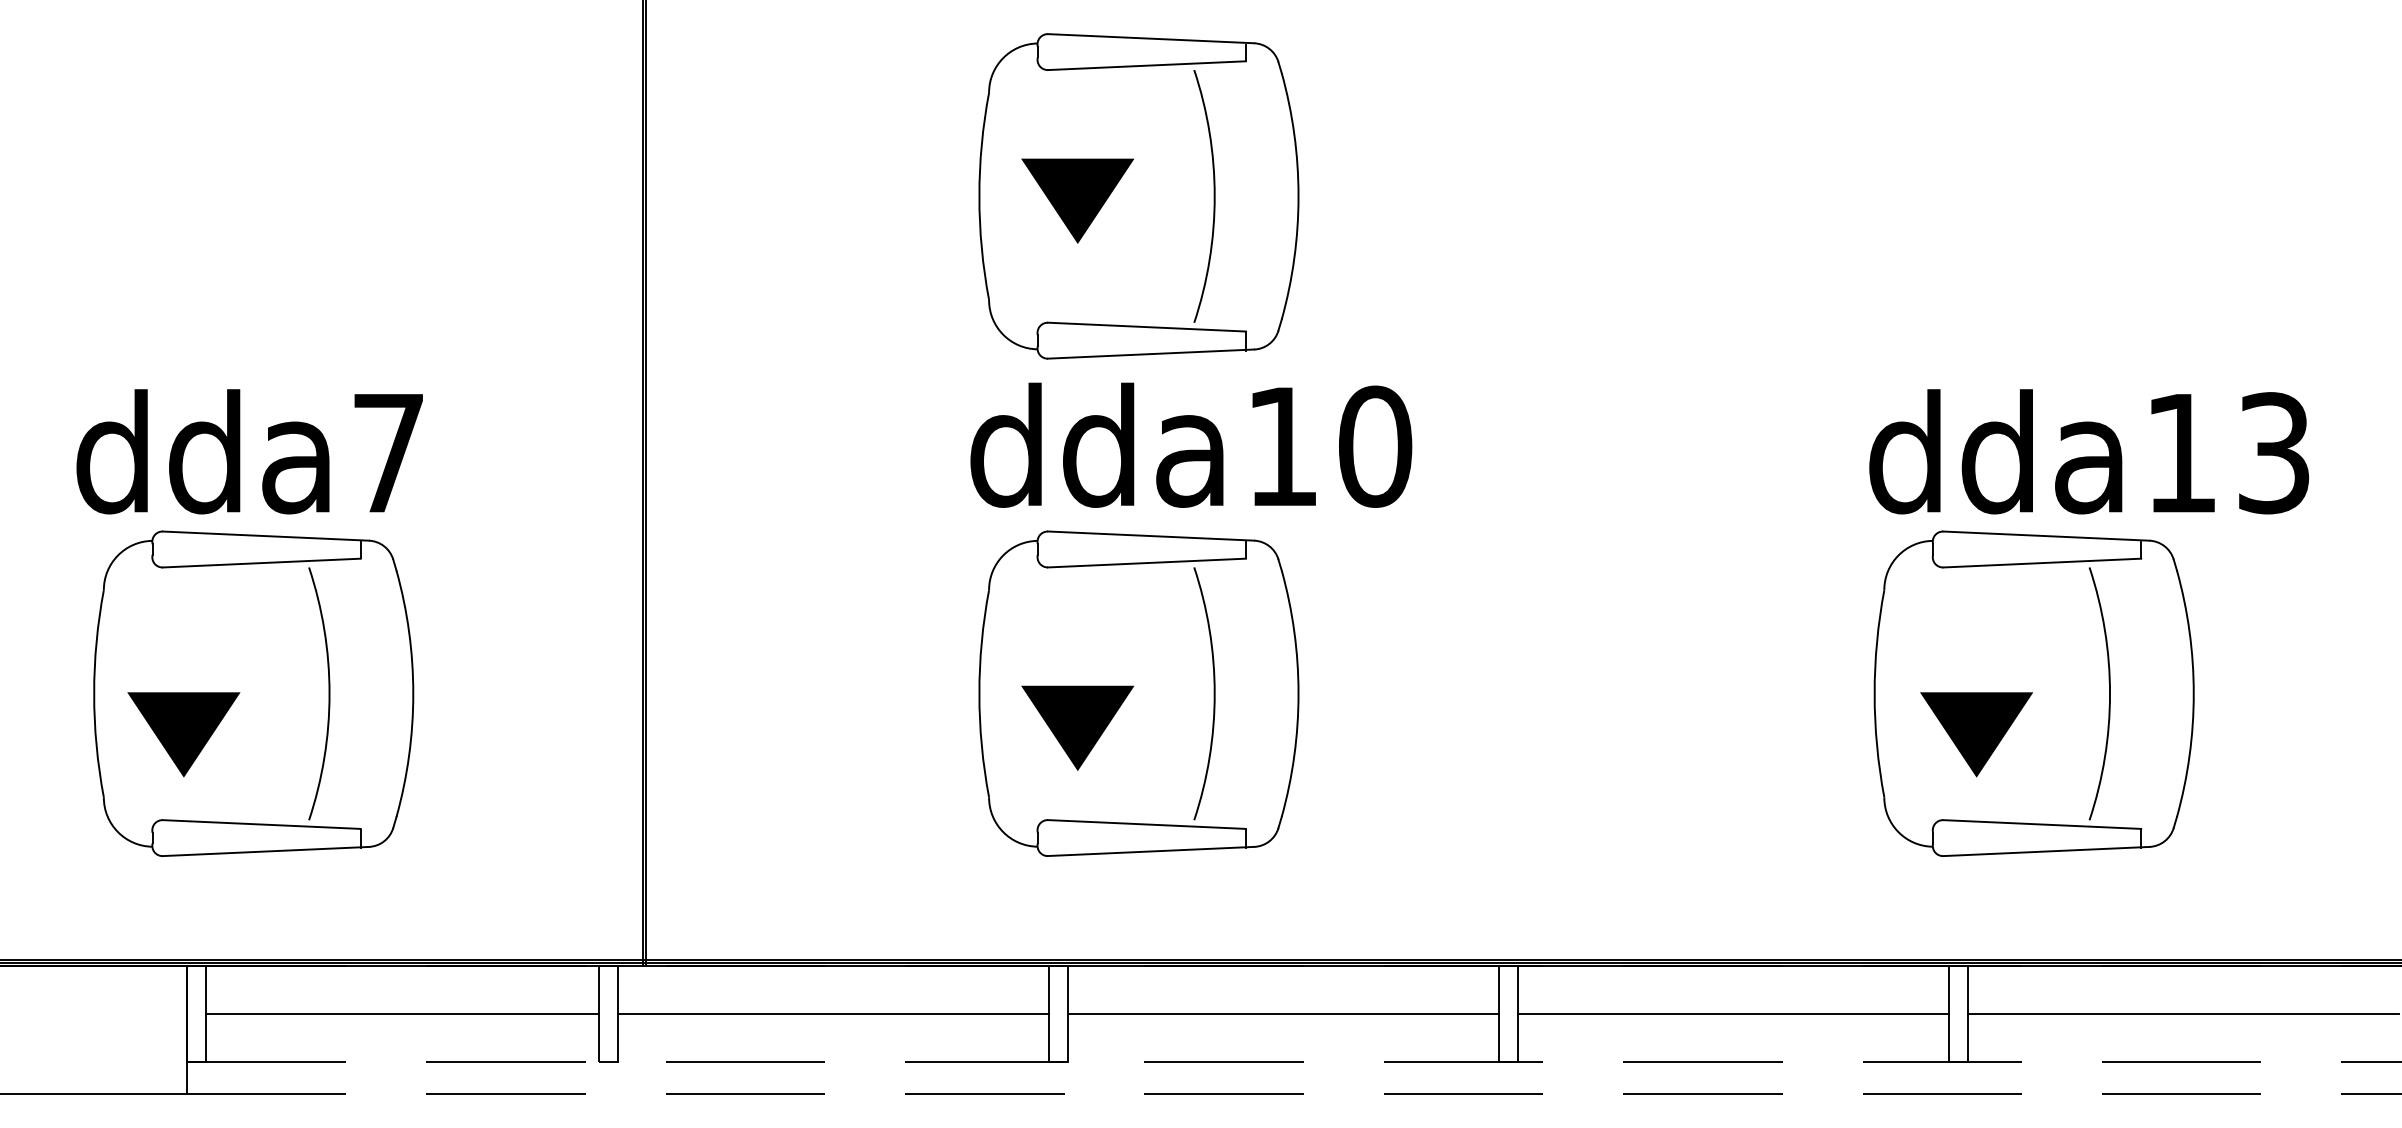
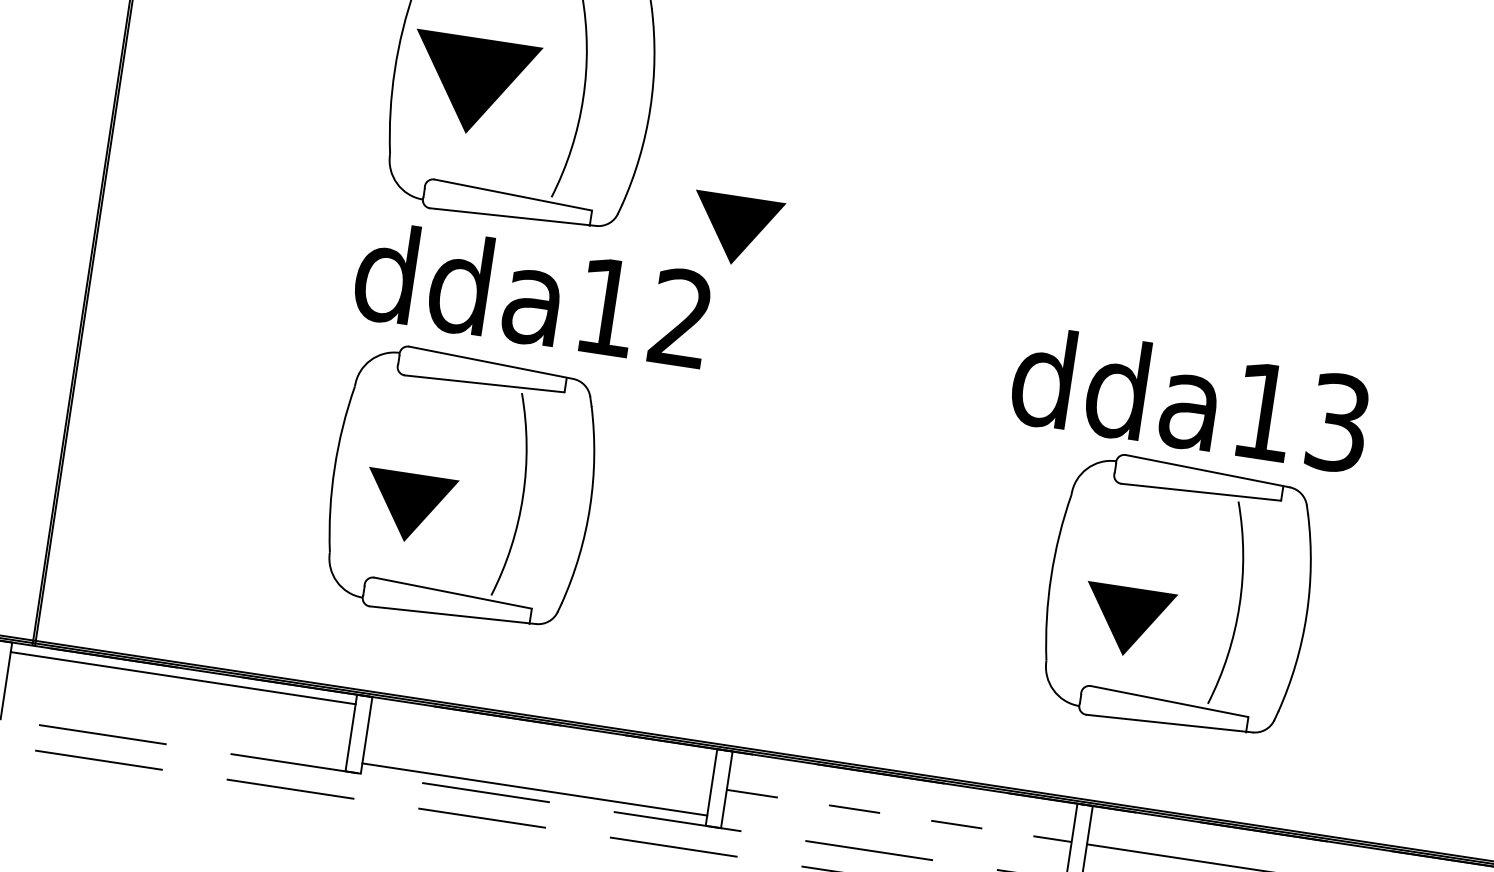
part: (1077, 200) -> (472, 85), size x1.4
part: (1425, 328) -> (735, 229), added
text: (1375, 446) -> (681, 318), dda10 -> dda12
text: (2089, 451) -> (1190, 399), moved
line: (832, 1014) -> (182, 678), moved
line: (1282, 1014) -> (534, 789), moved
line: (1733, 1014) -> (899, 816), solid -> dashed

